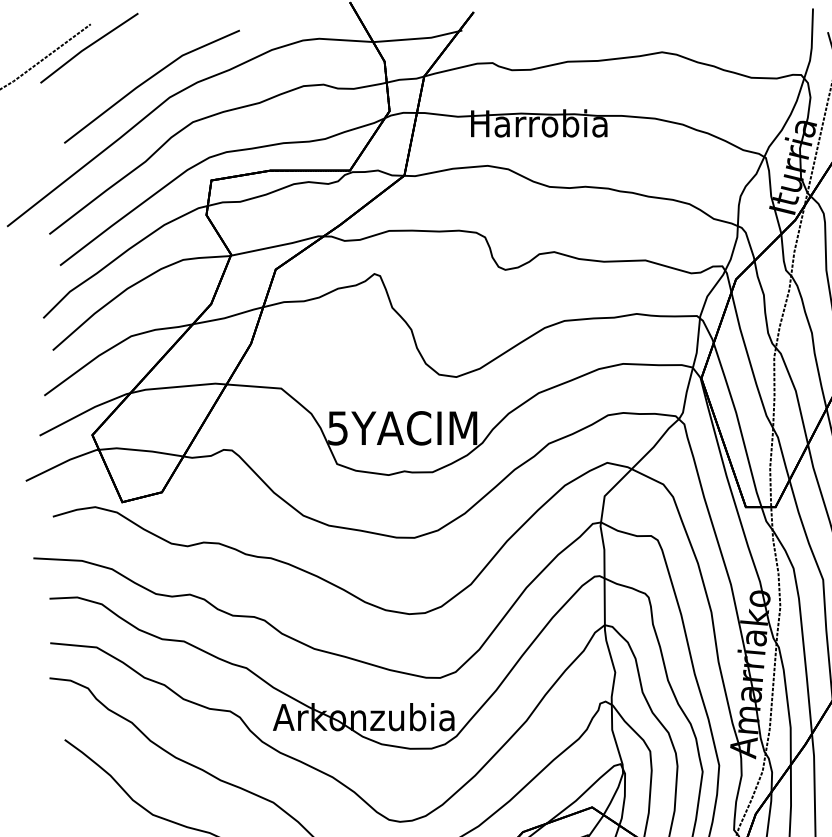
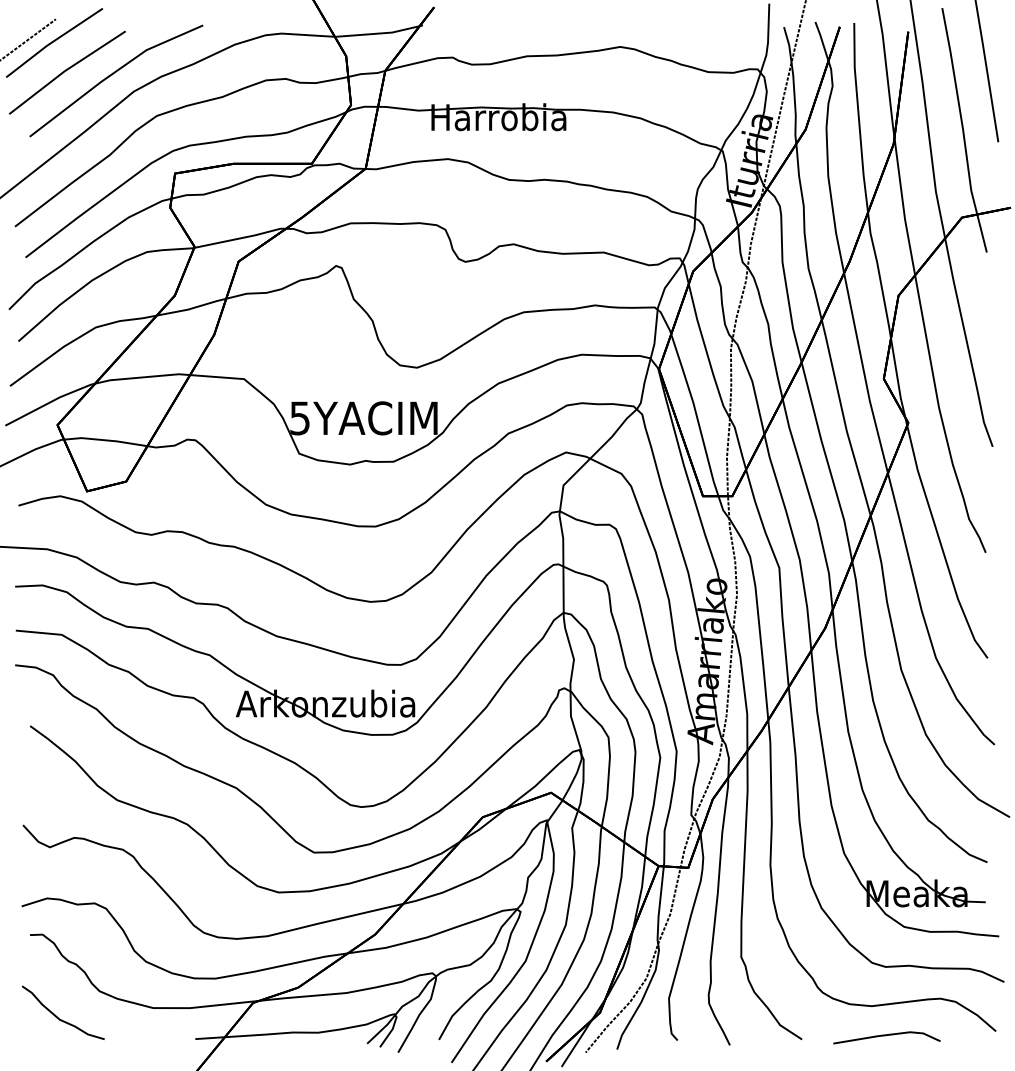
line: (101, 77) -> (66, 71), added

